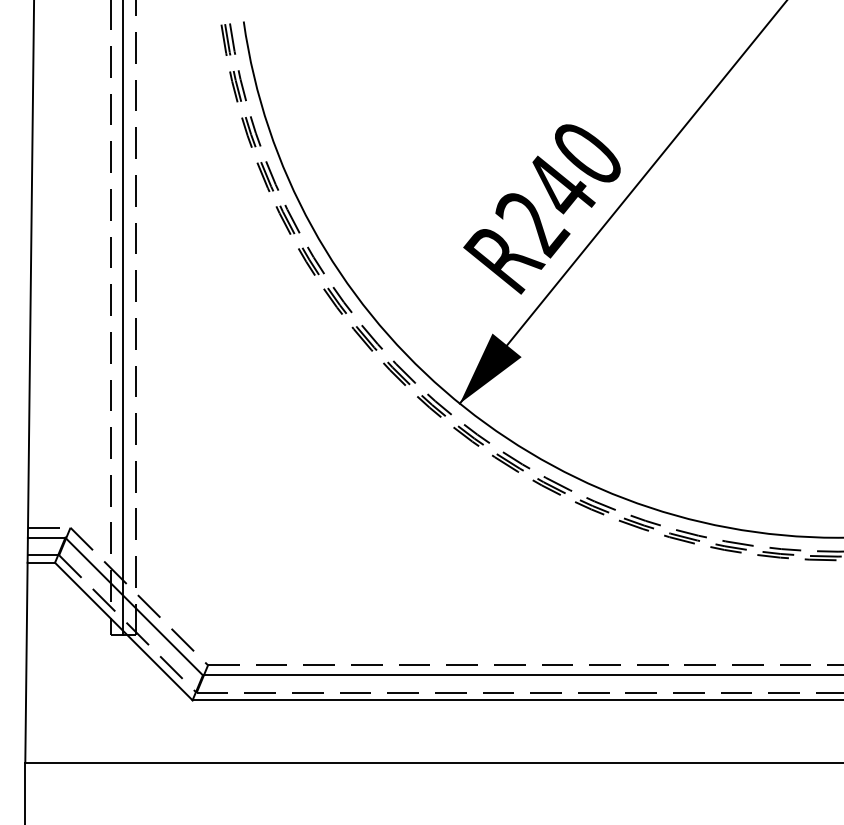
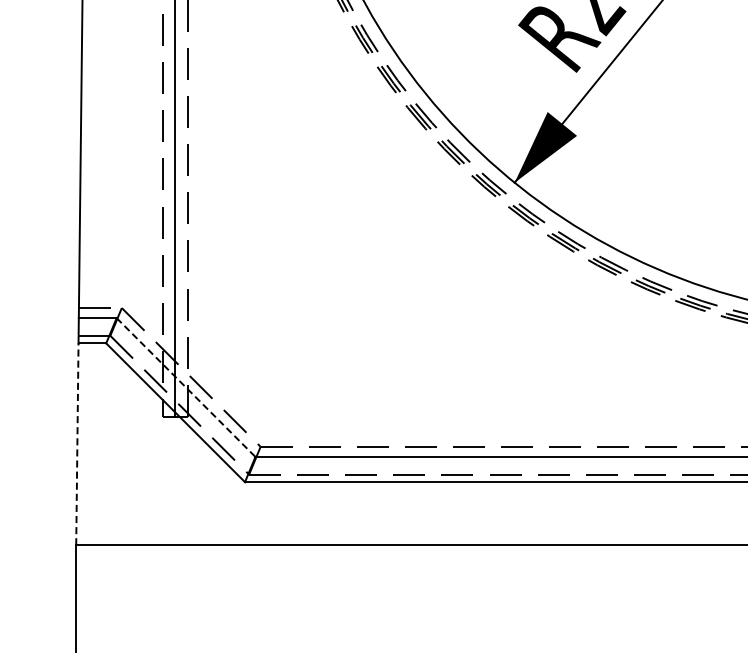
line: (134, 606) -> (186, 387), solid -> dashed
line: (26, 662) -> (77, 443), solid -> dashed

